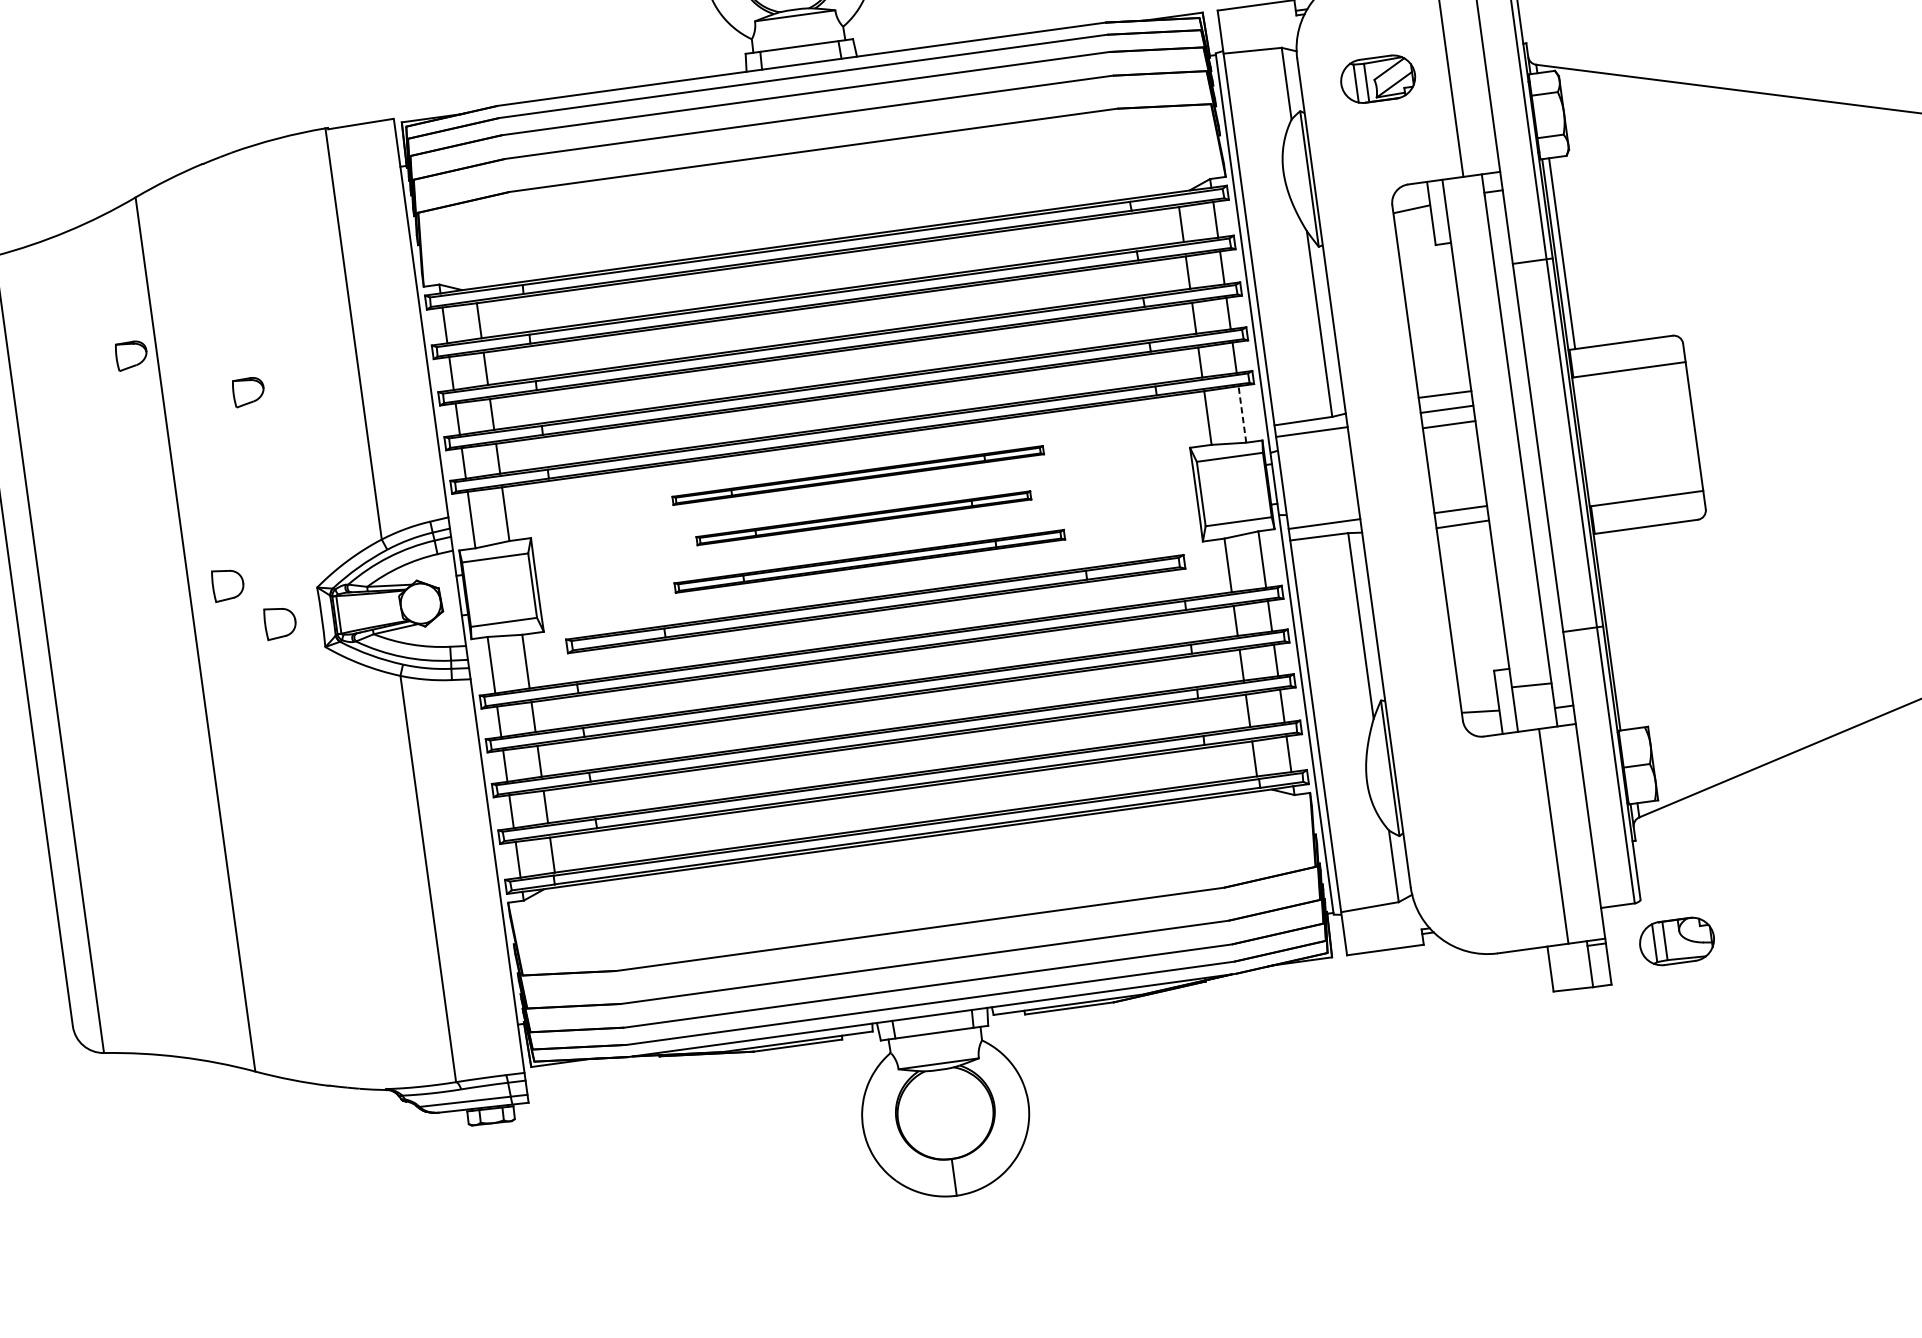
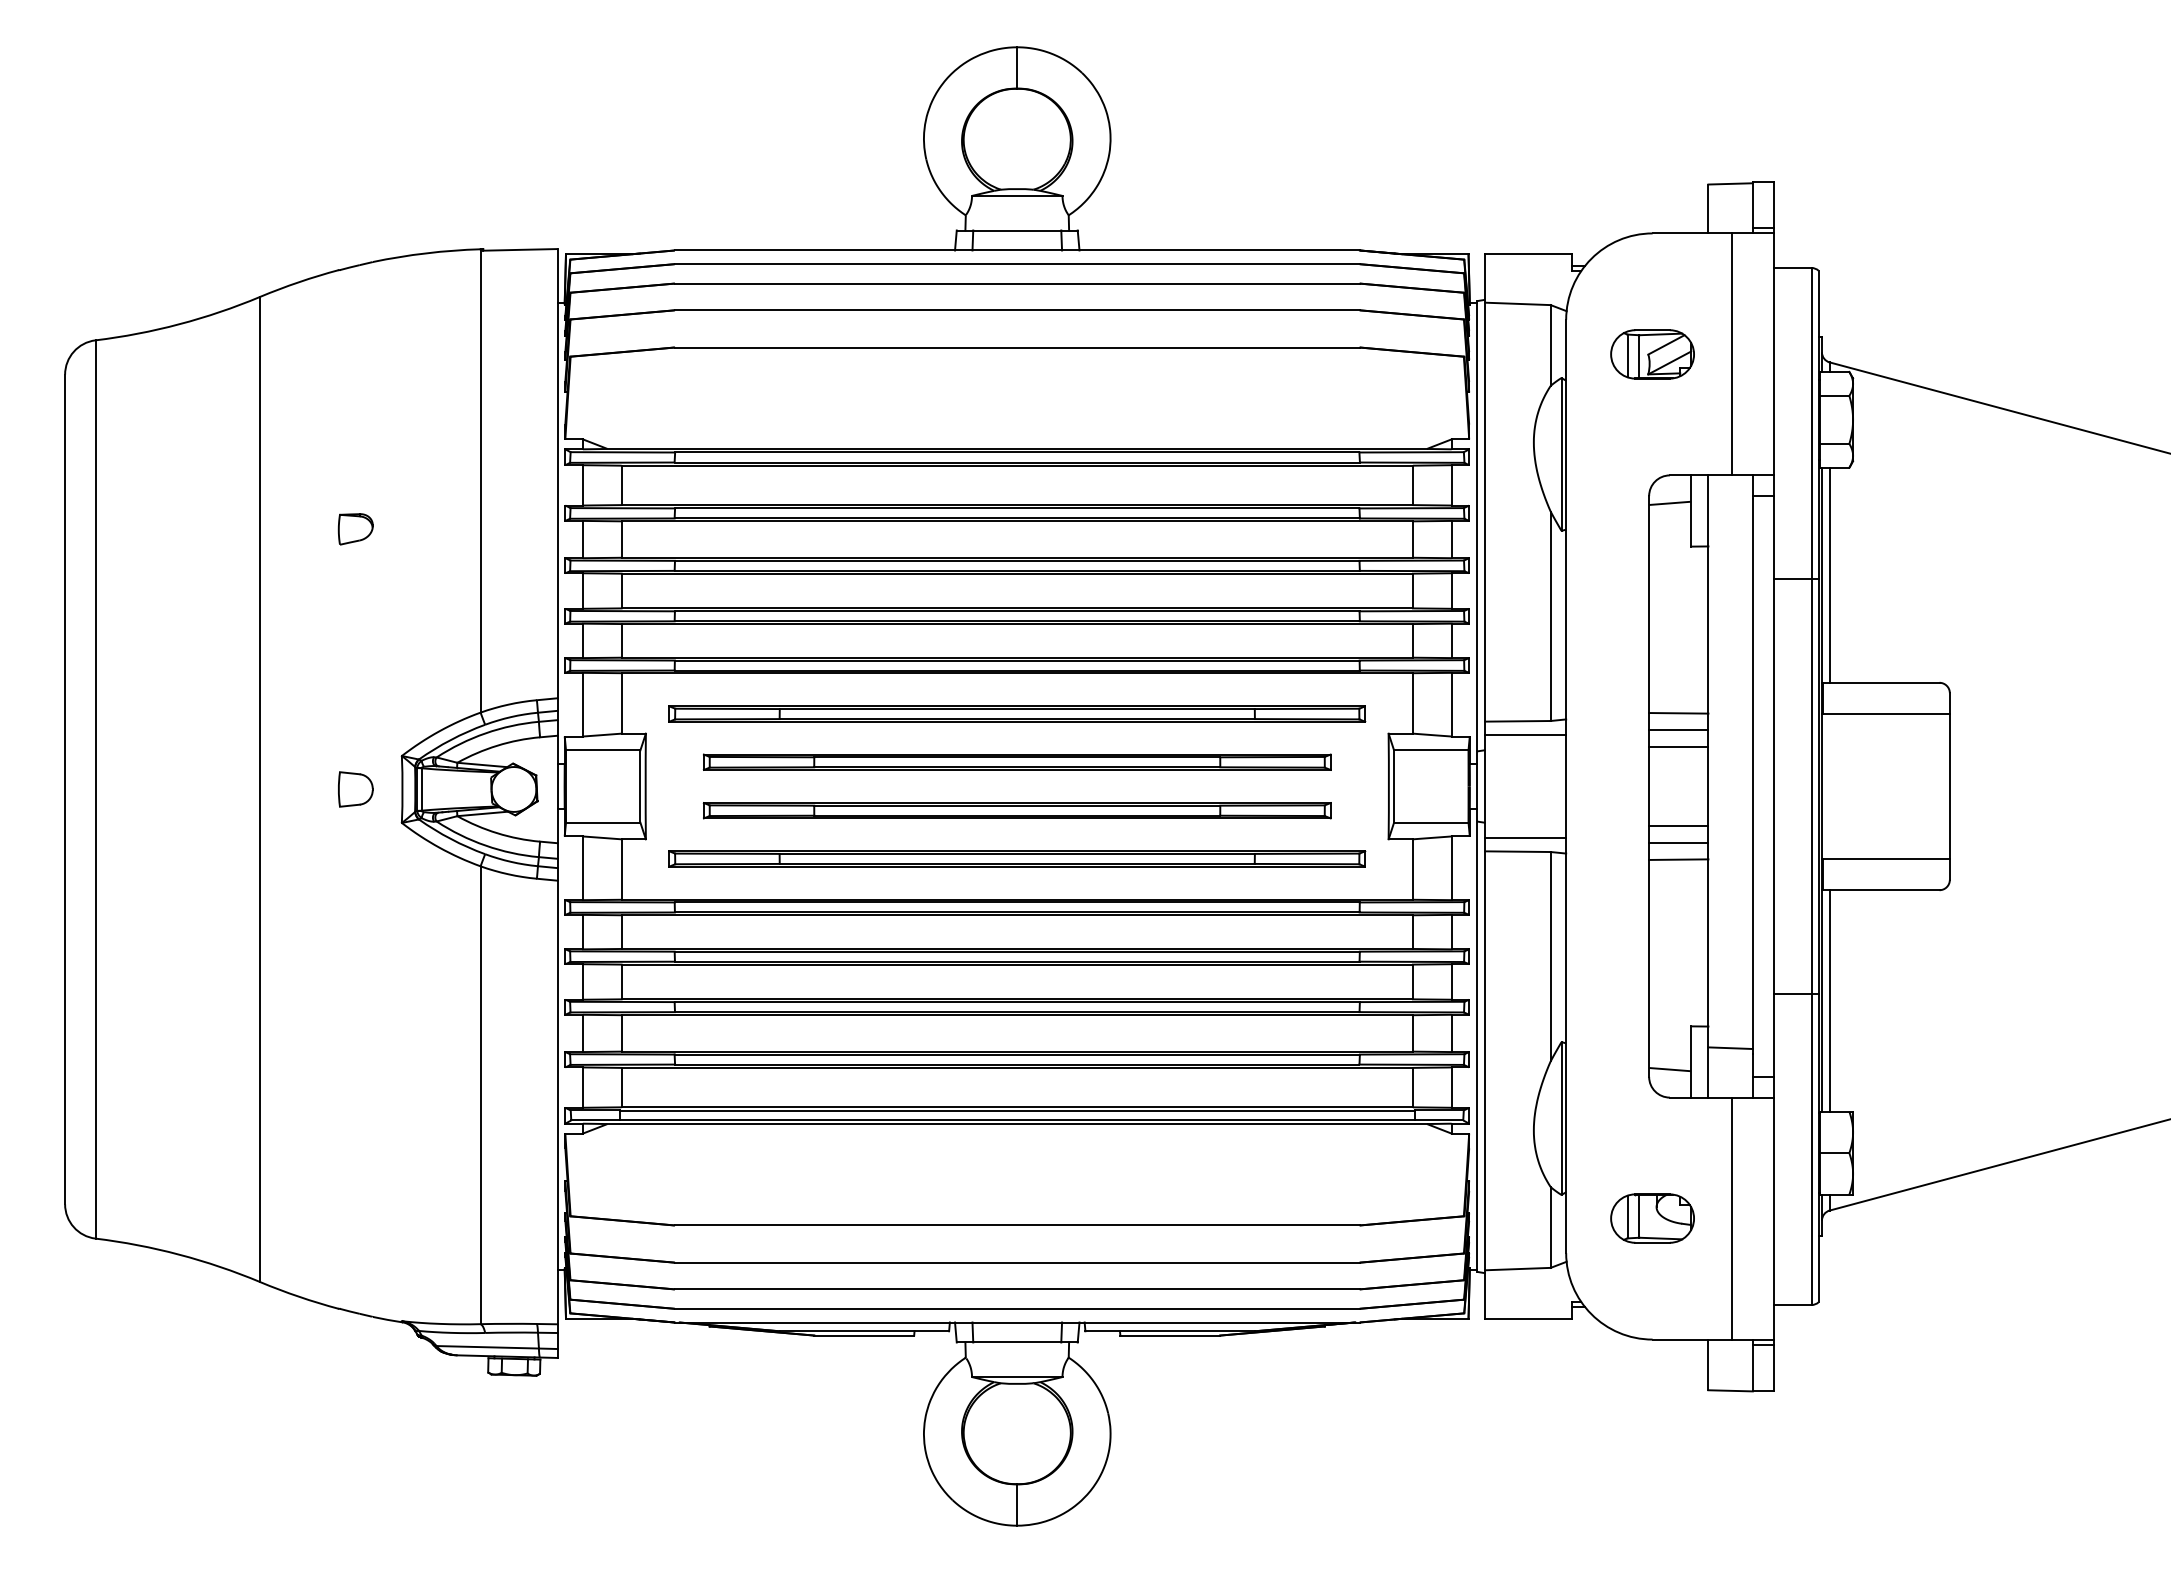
part: (131, 355) -> (231, 471), removed
line: (1242, 414) -> (1451, 704), dashed -> solid
part: (858, 475) -> (1017, 713), size x1.67
line: (1458, 494) -> (1678, 825), added
part: (863, 517) -> (1016, 761), size x1.67
part: (869, 561) -> (1016, 810), size x1.43
part: (227, 584) -> (303, 739), removed
line: (1613, 631) -> (1829, 1000), added
part: (1676, 941) -> (1652, 1218), moved

